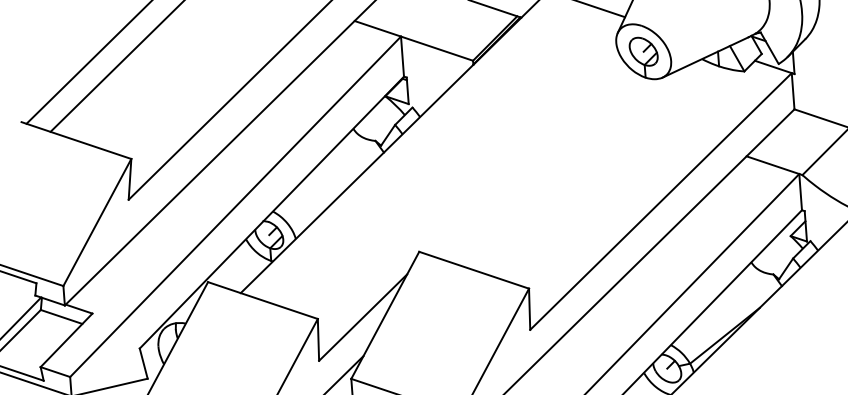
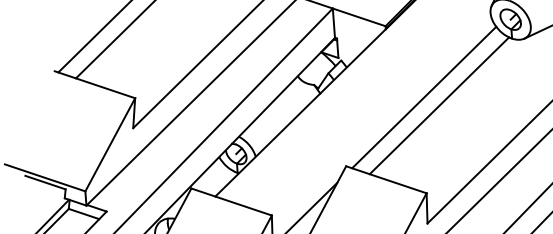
line: (525, 157) -> (424, 97), added
line: (546, 168) -> (439, 105), added

